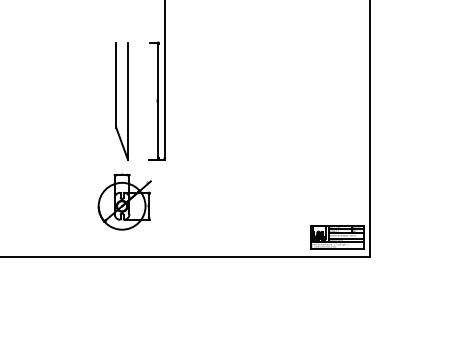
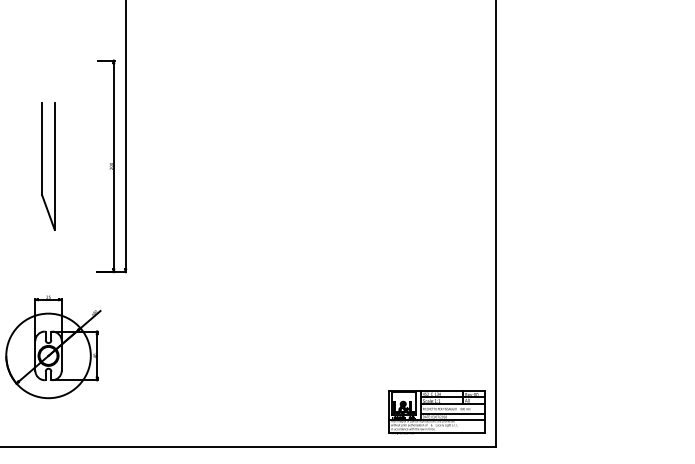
part: (121, 101) -> (47, 166), size x0.6

